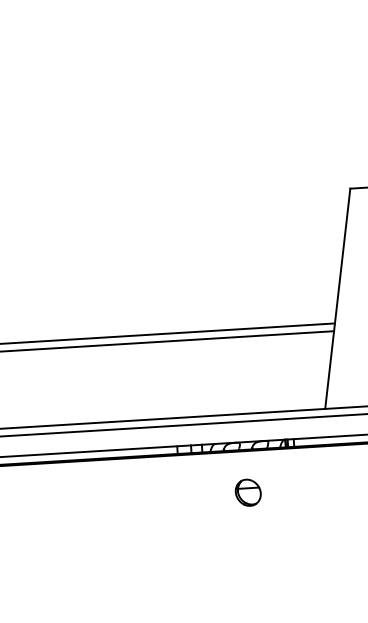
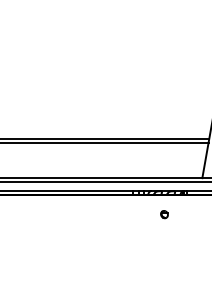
part: (248, 492) -> (164, 214), size x0.6

